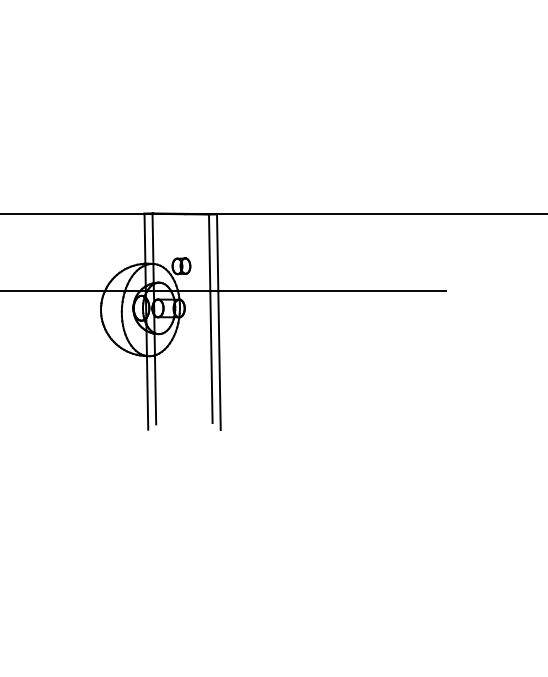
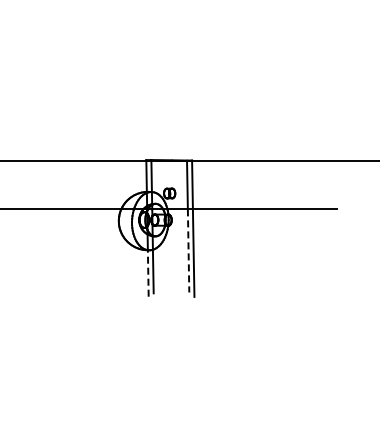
line: (211, 356) -> (188, 250), solid -> dashed
line: (147, 391) -> (148, 272), solid -> dashed

